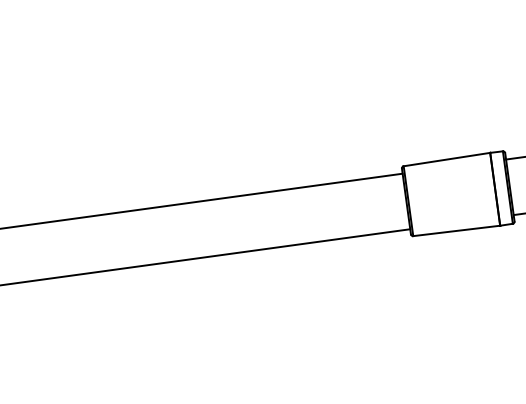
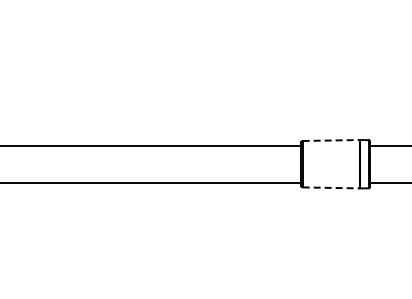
line: (447, 159) -> (331, 140), solid -> dashed
line: (456, 230) -> (331, 187), solid -> dashed

